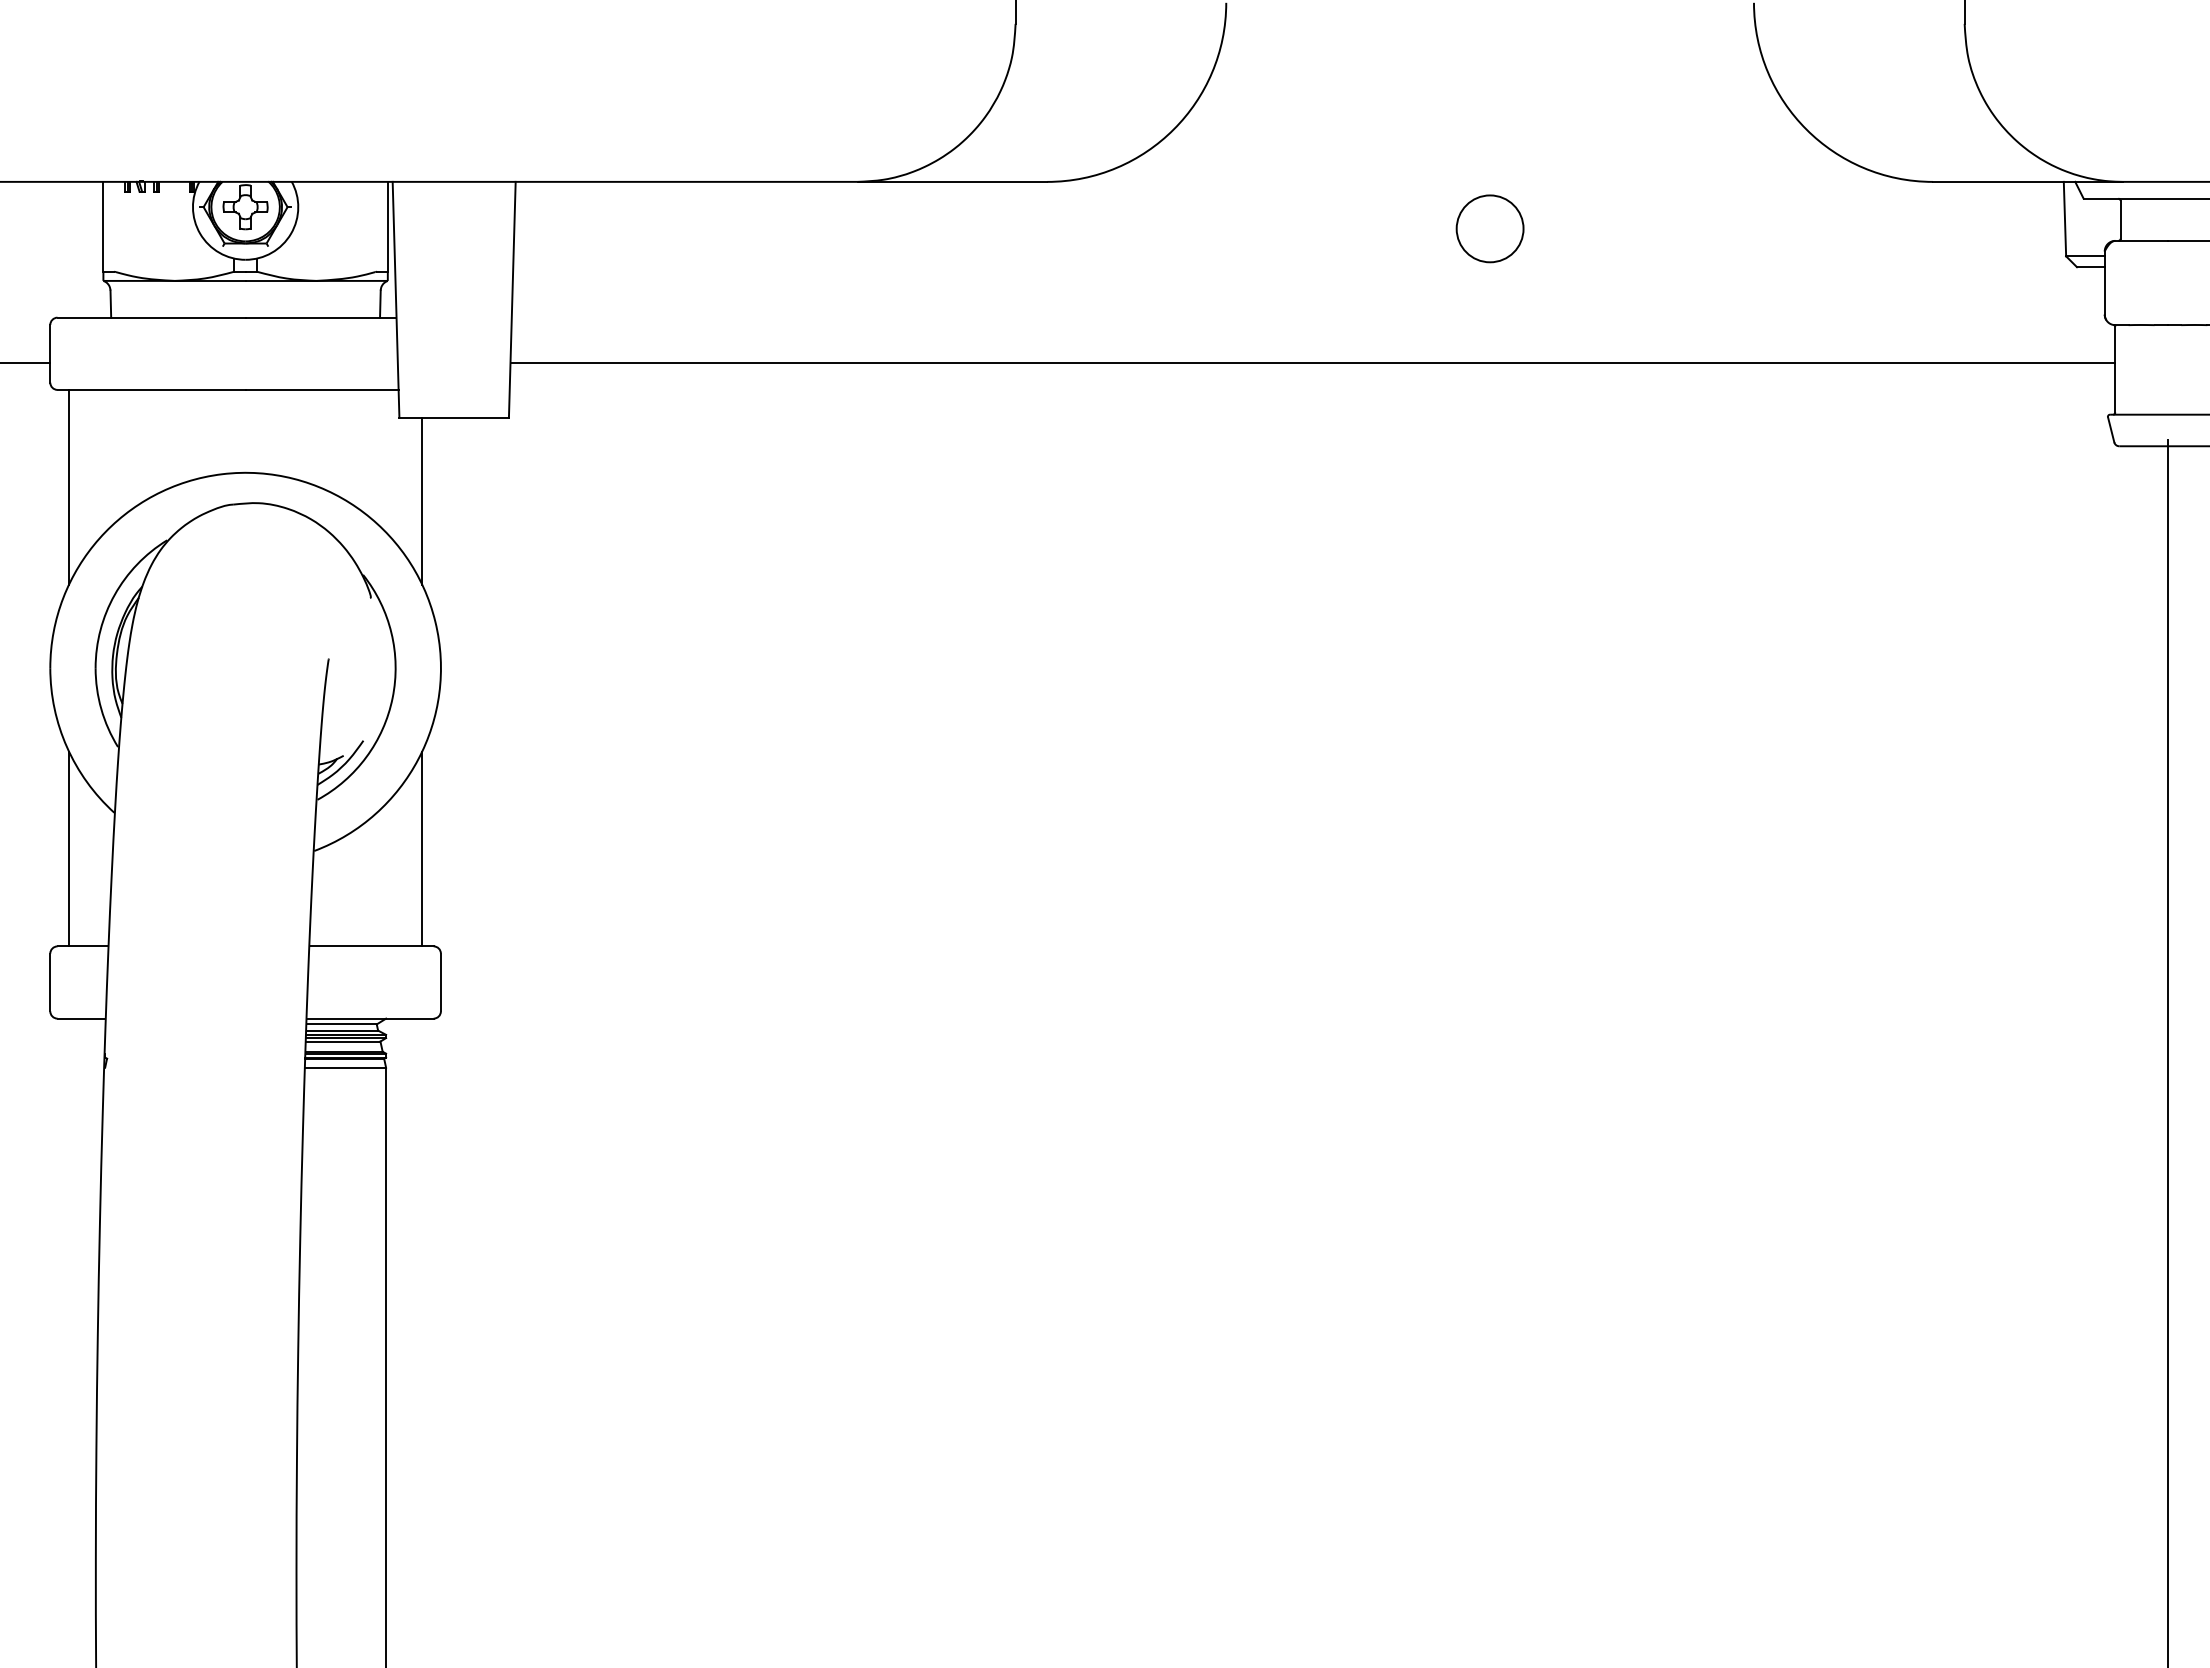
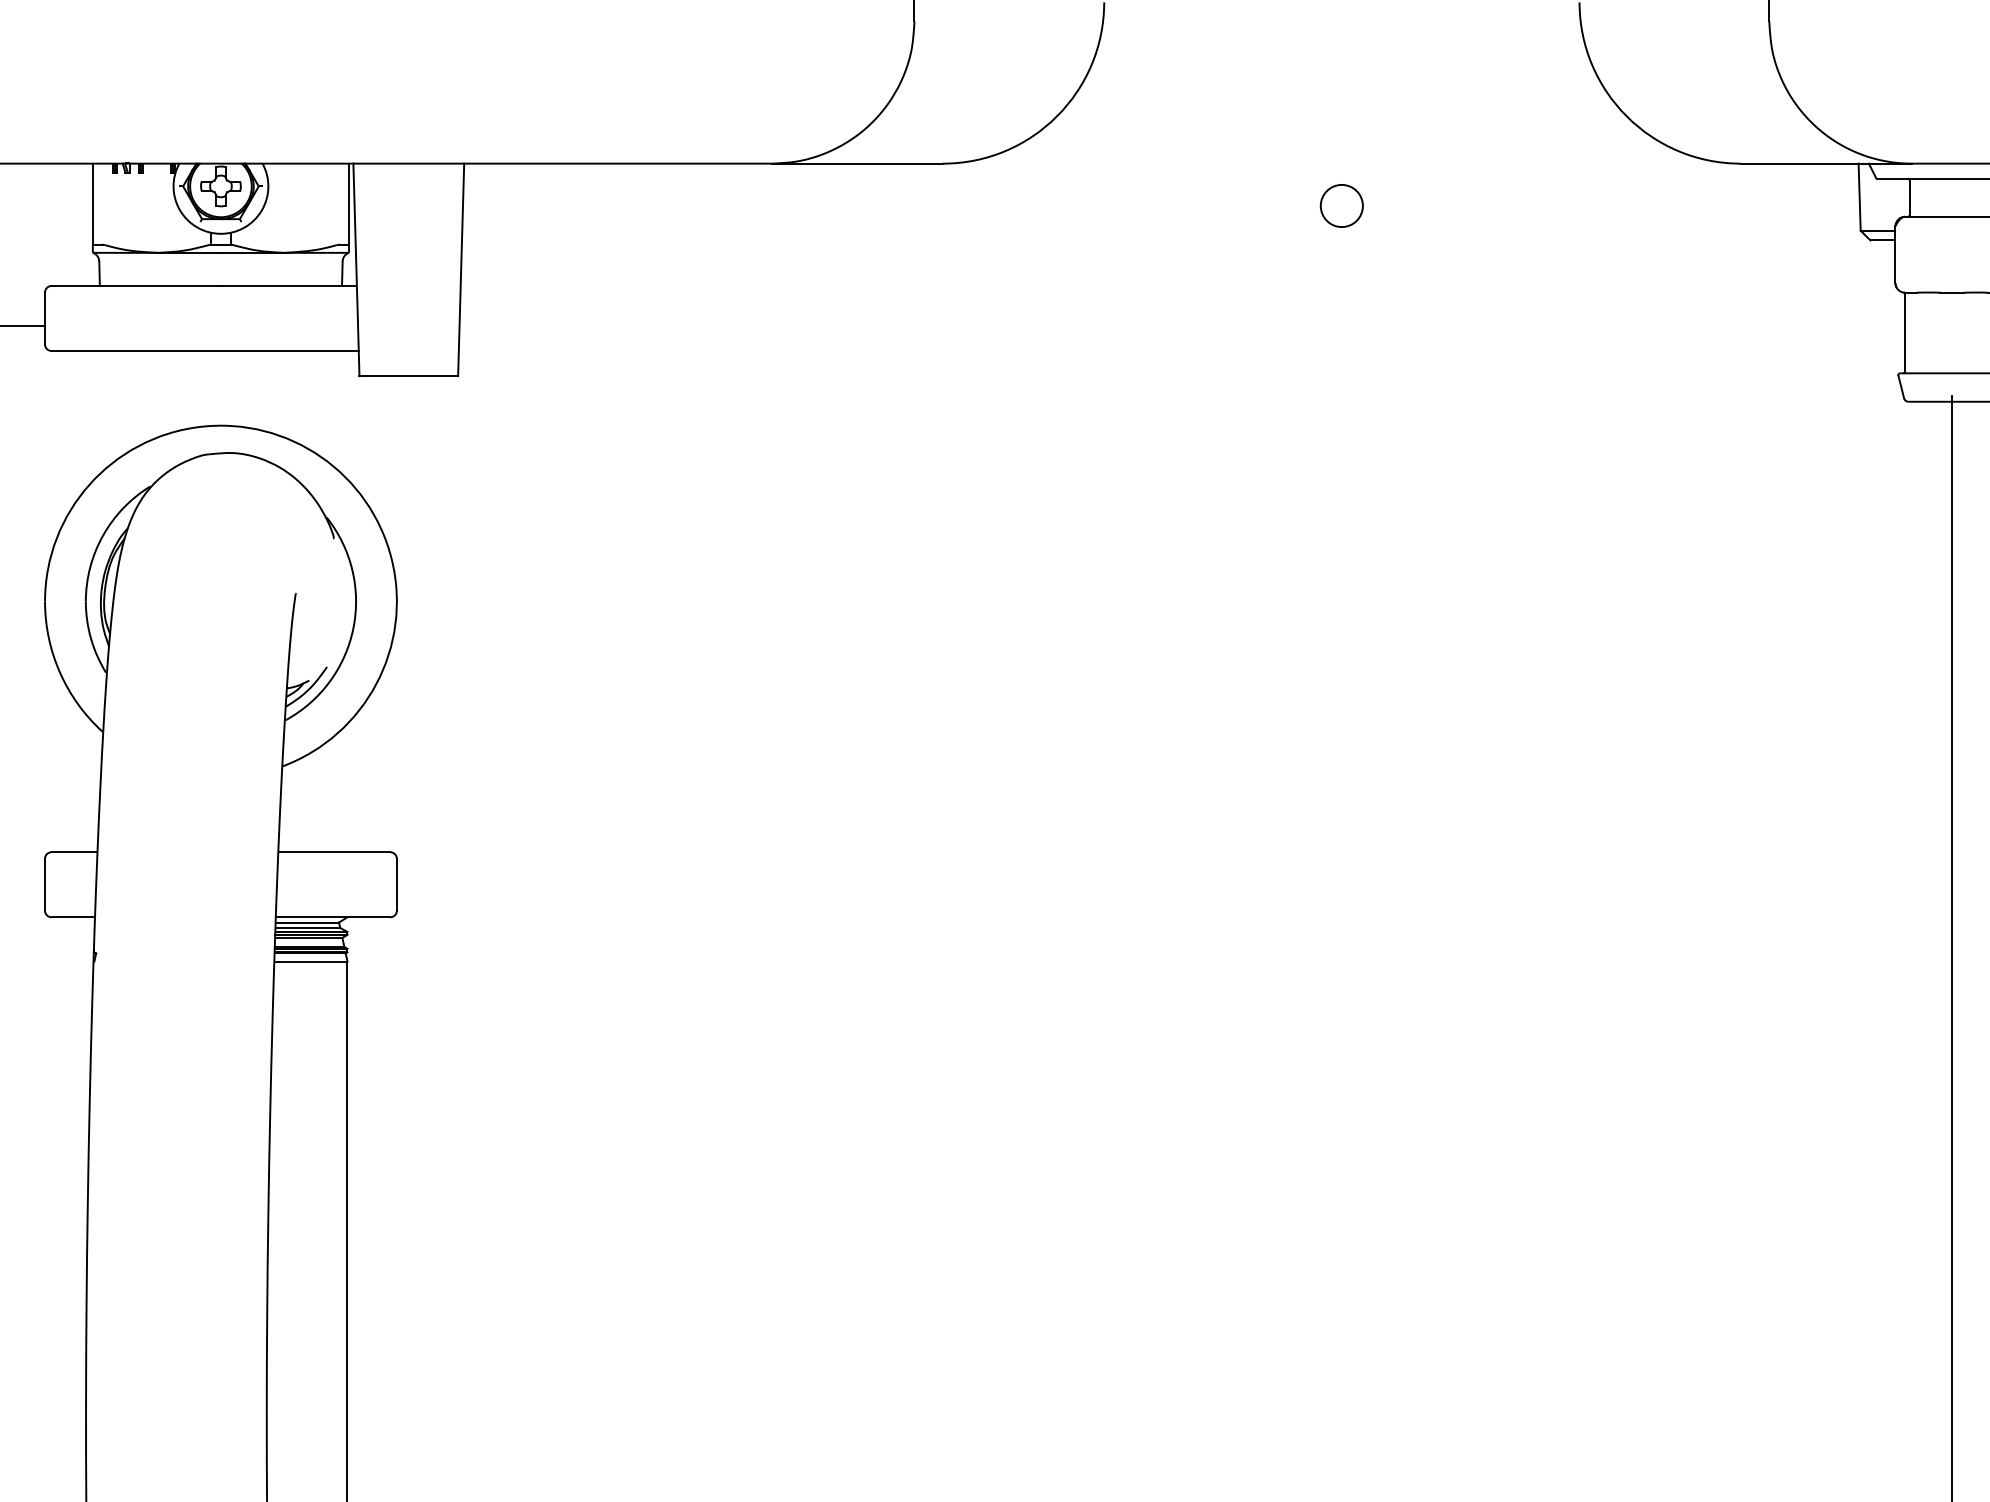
circle: (1489, 228) -> (1341, 205), size x0.7
line: (1312, 362) -> (1181, 326), removed
line: (69, 486) -> (62, 438), removed
line: (422, 500) -> (380, 450), removed
line: (69, 848) -> (62, 764), removed
line: (422, 848) -> (380, 764), removed

